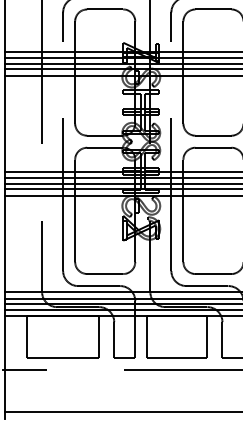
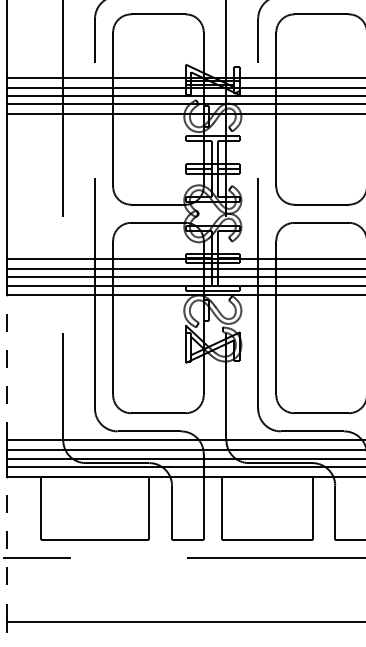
line: (4, 243) -> (6, 367), solid -> dashed
line: (4, 363) -> (6, 548), solid -> dashed

